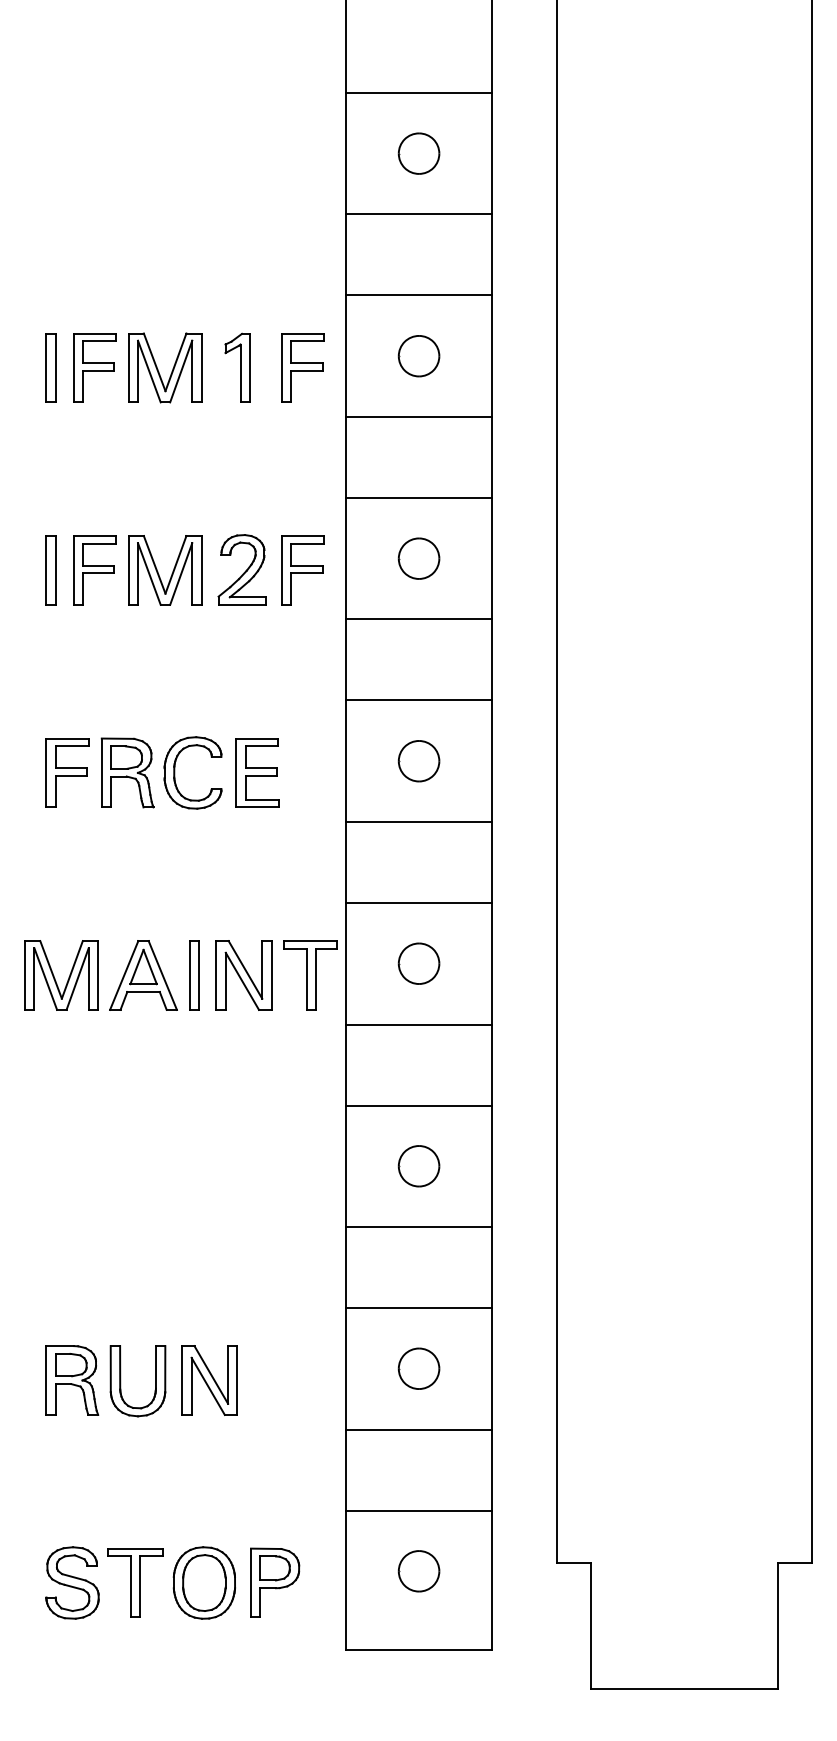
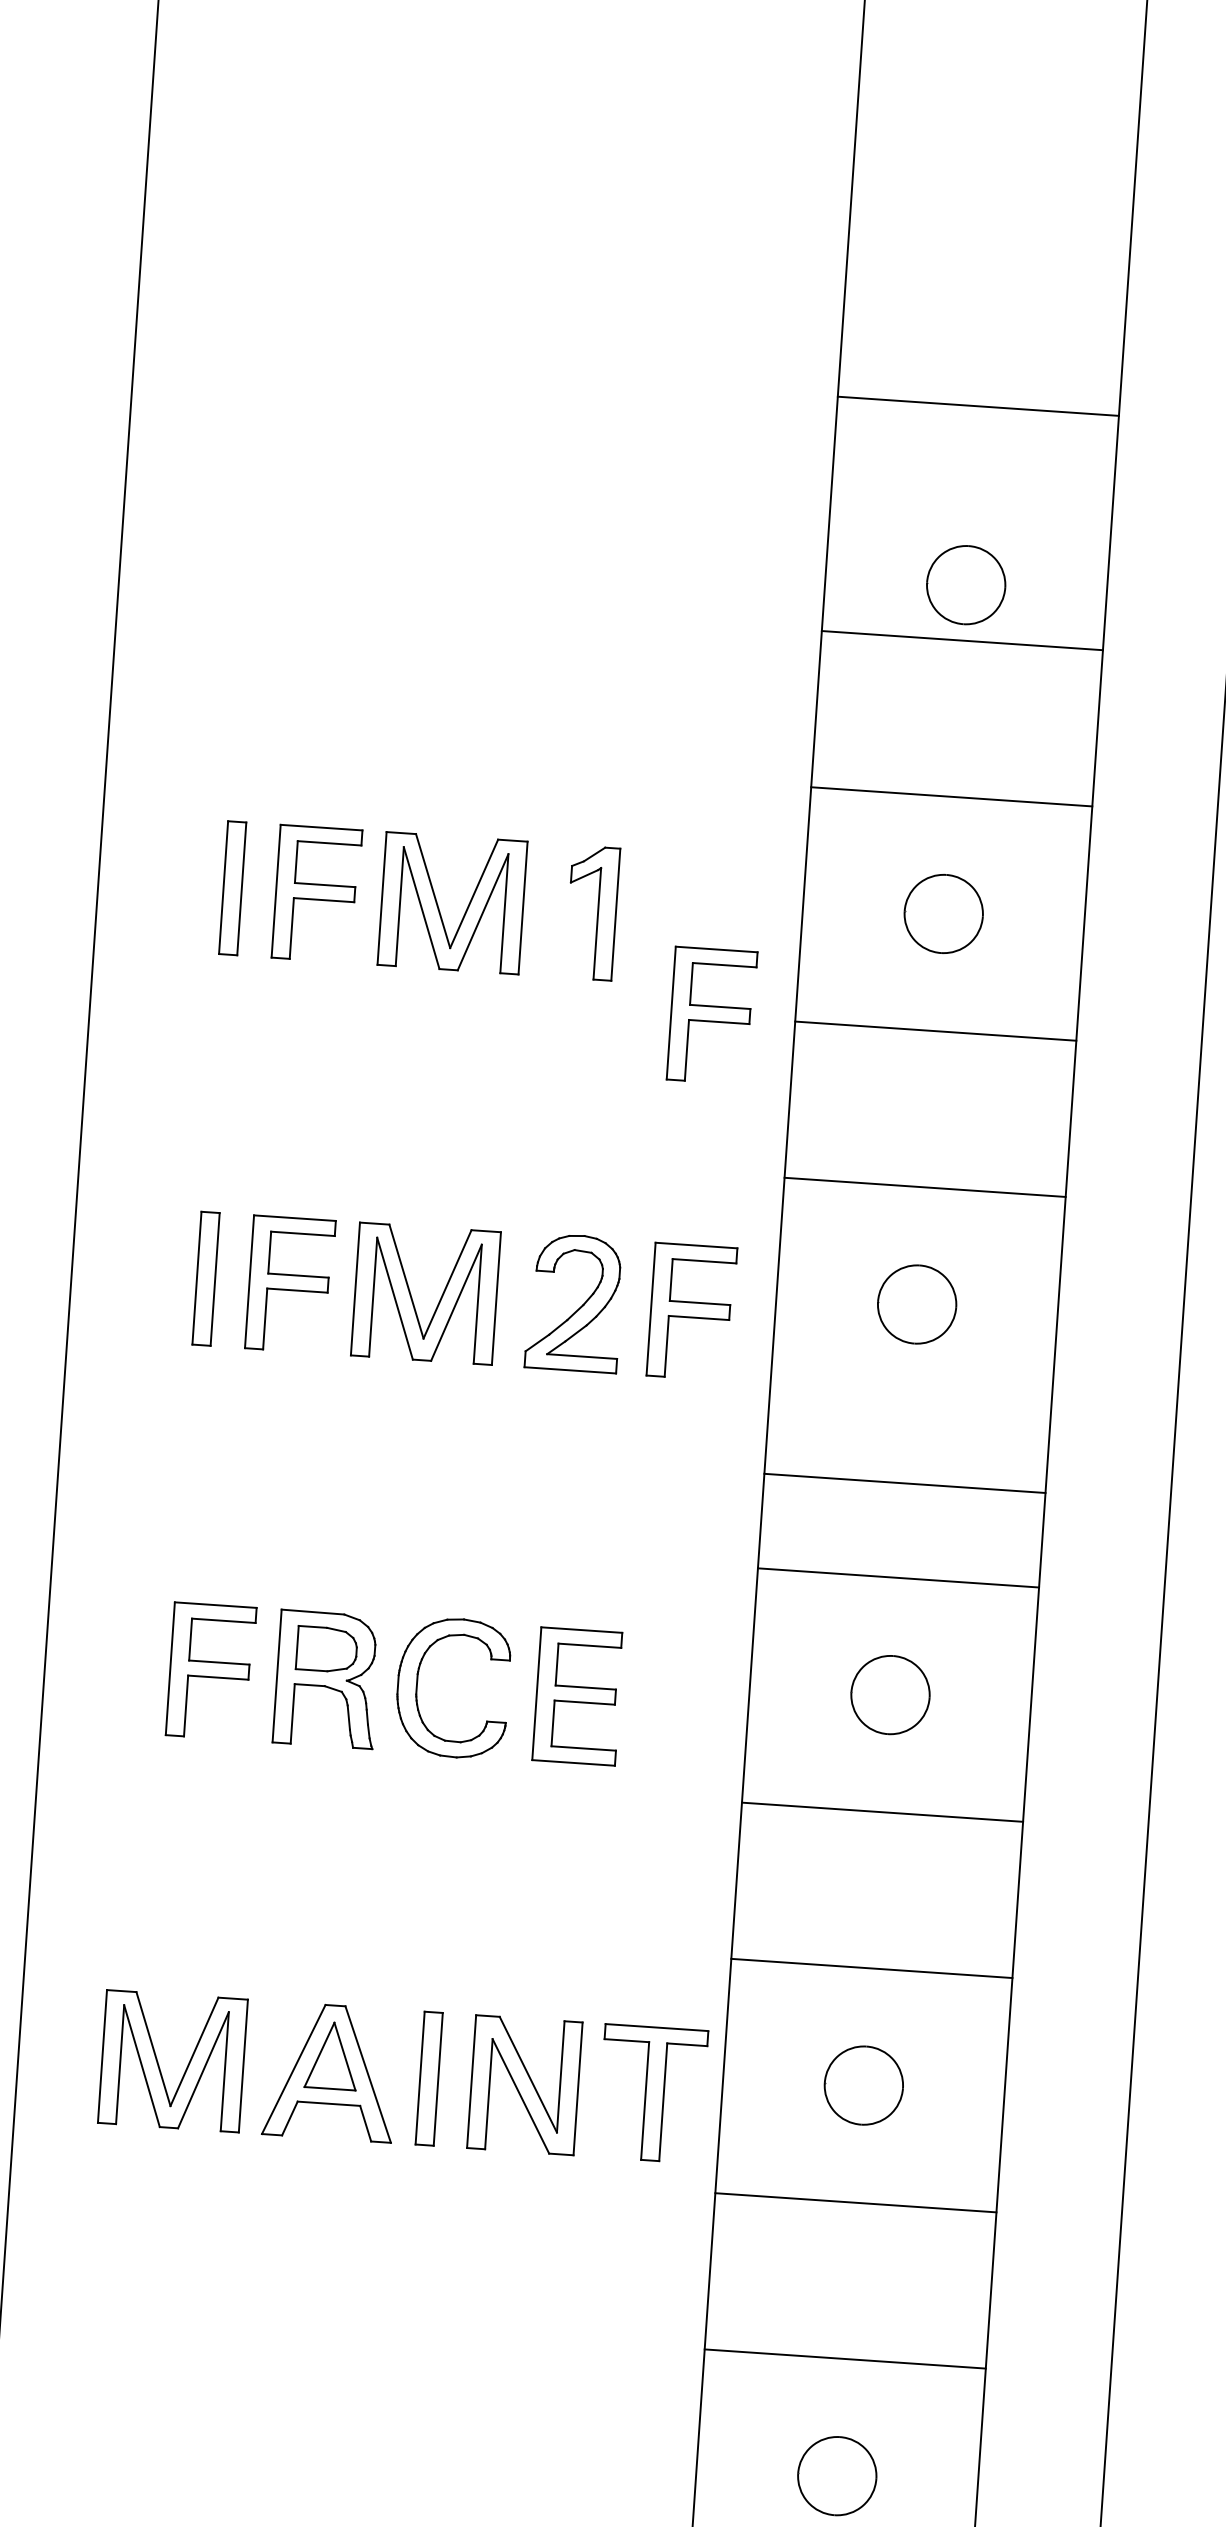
part: (418, 153) -> (965, 584), moved
part: (302, 367) -> (711, 1014), moved
line: (418, 619) -> (903, 1483), moved

